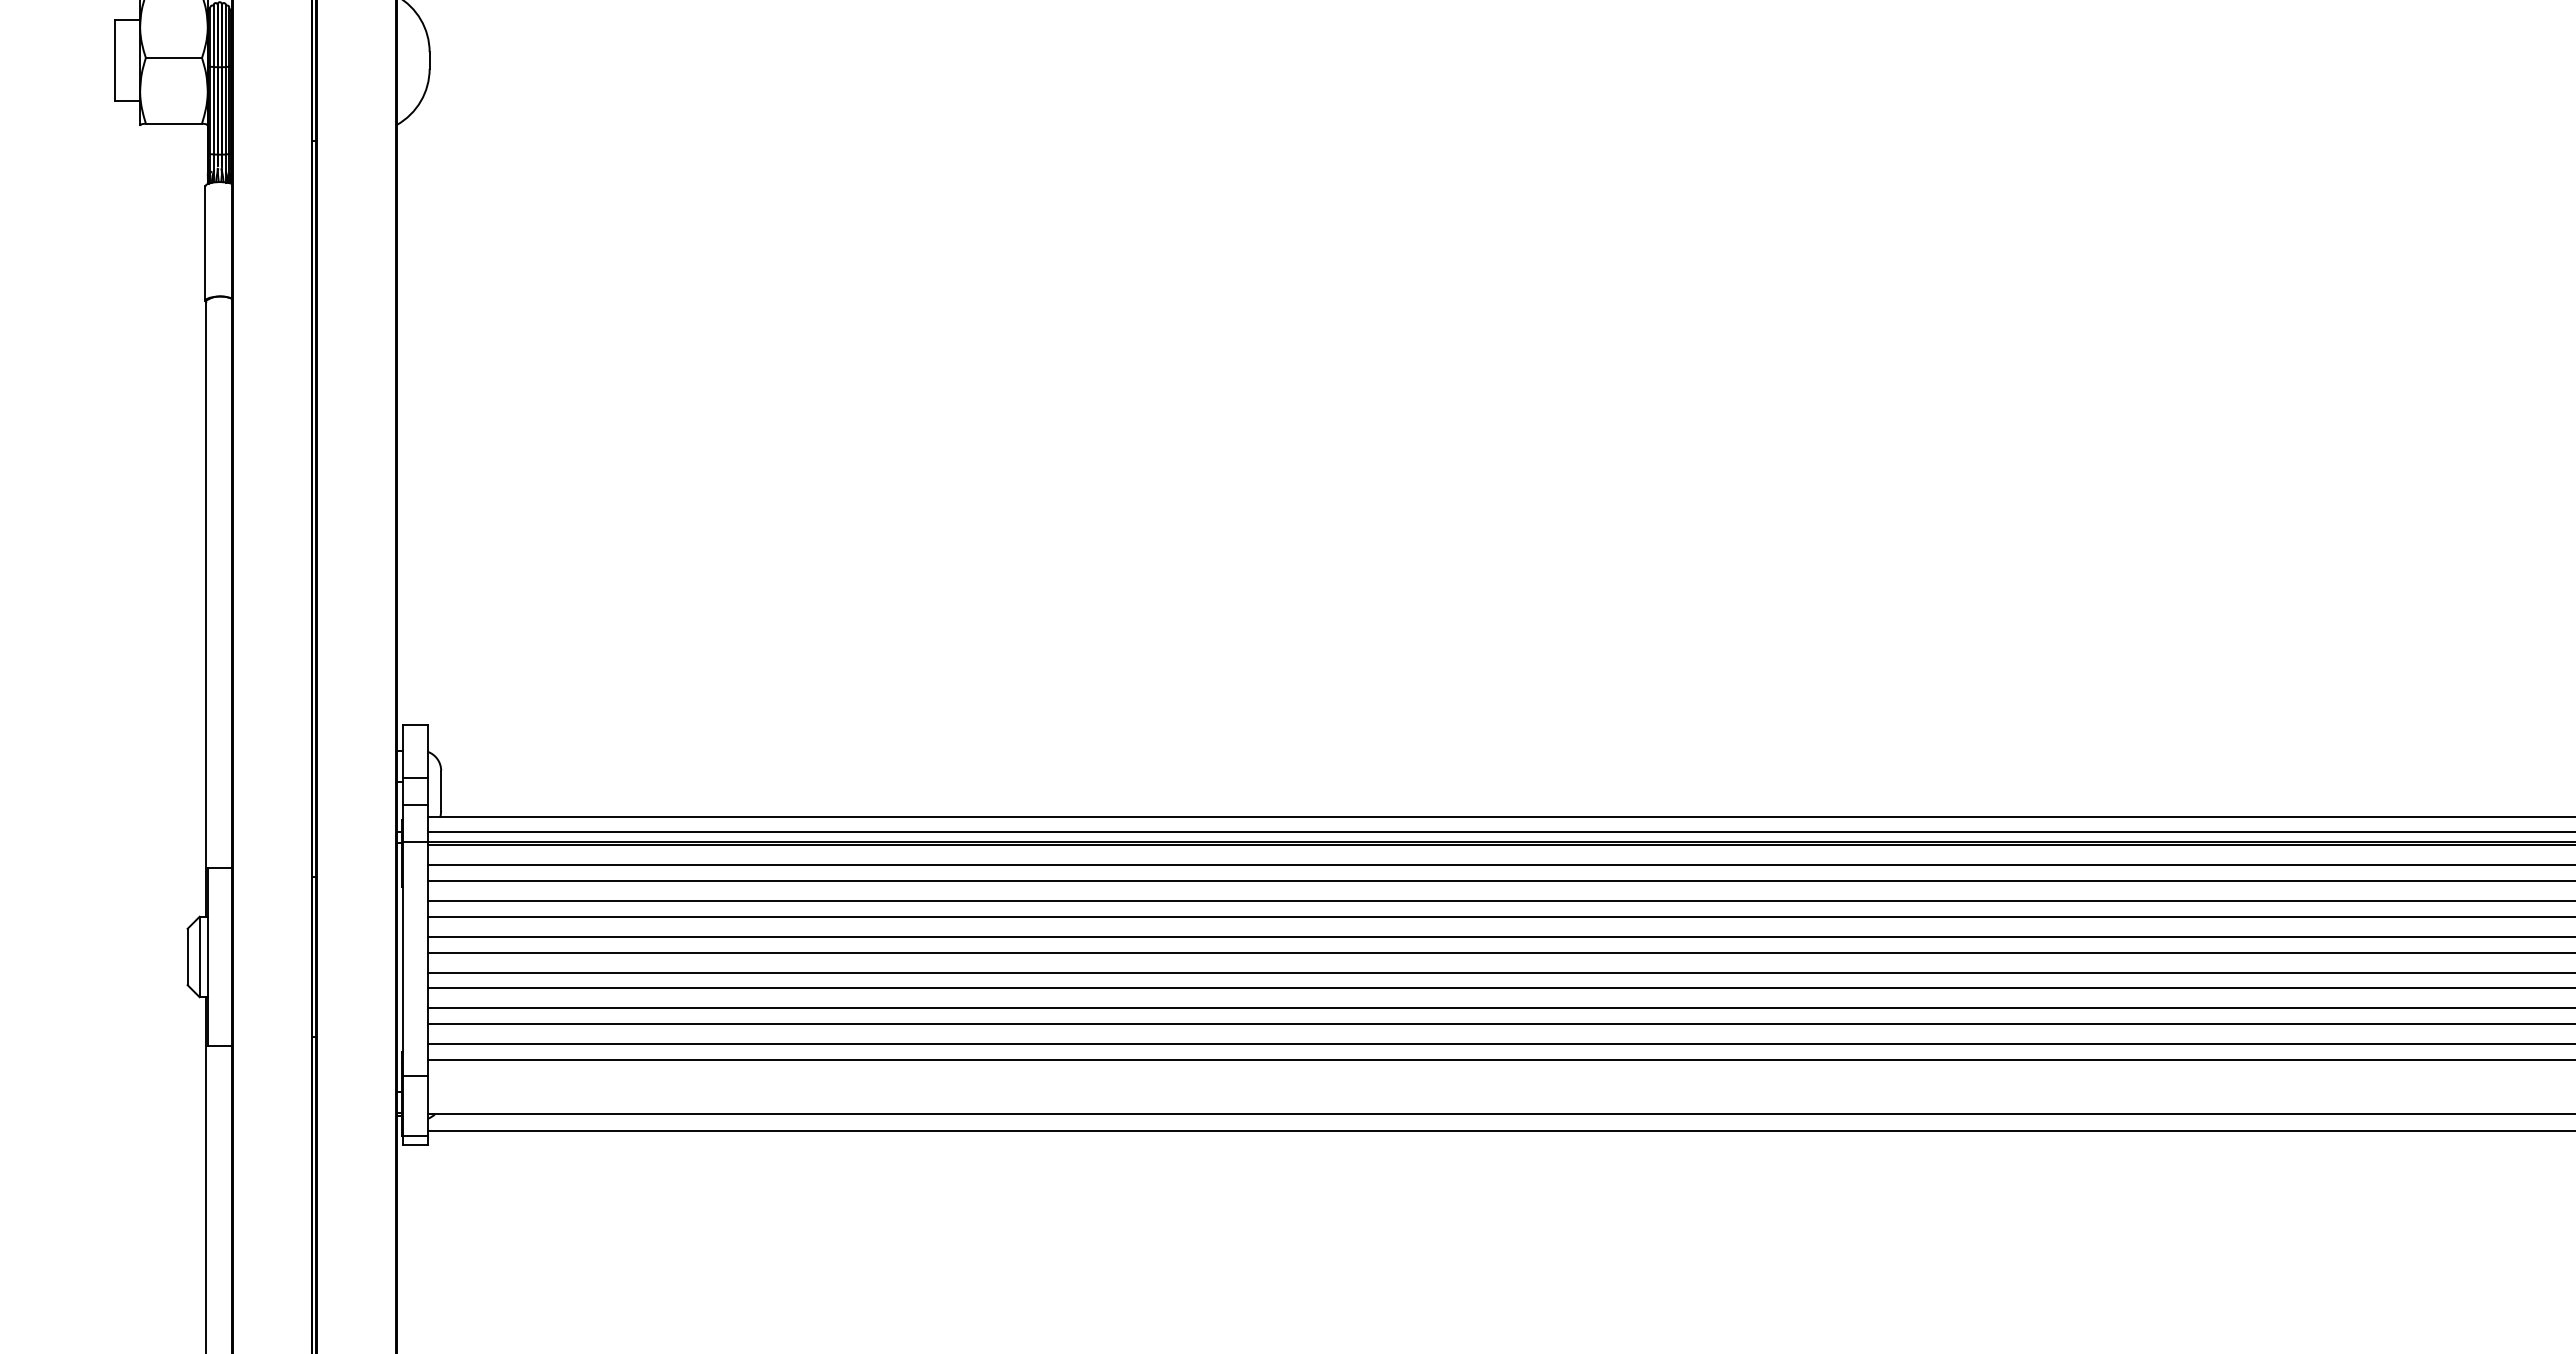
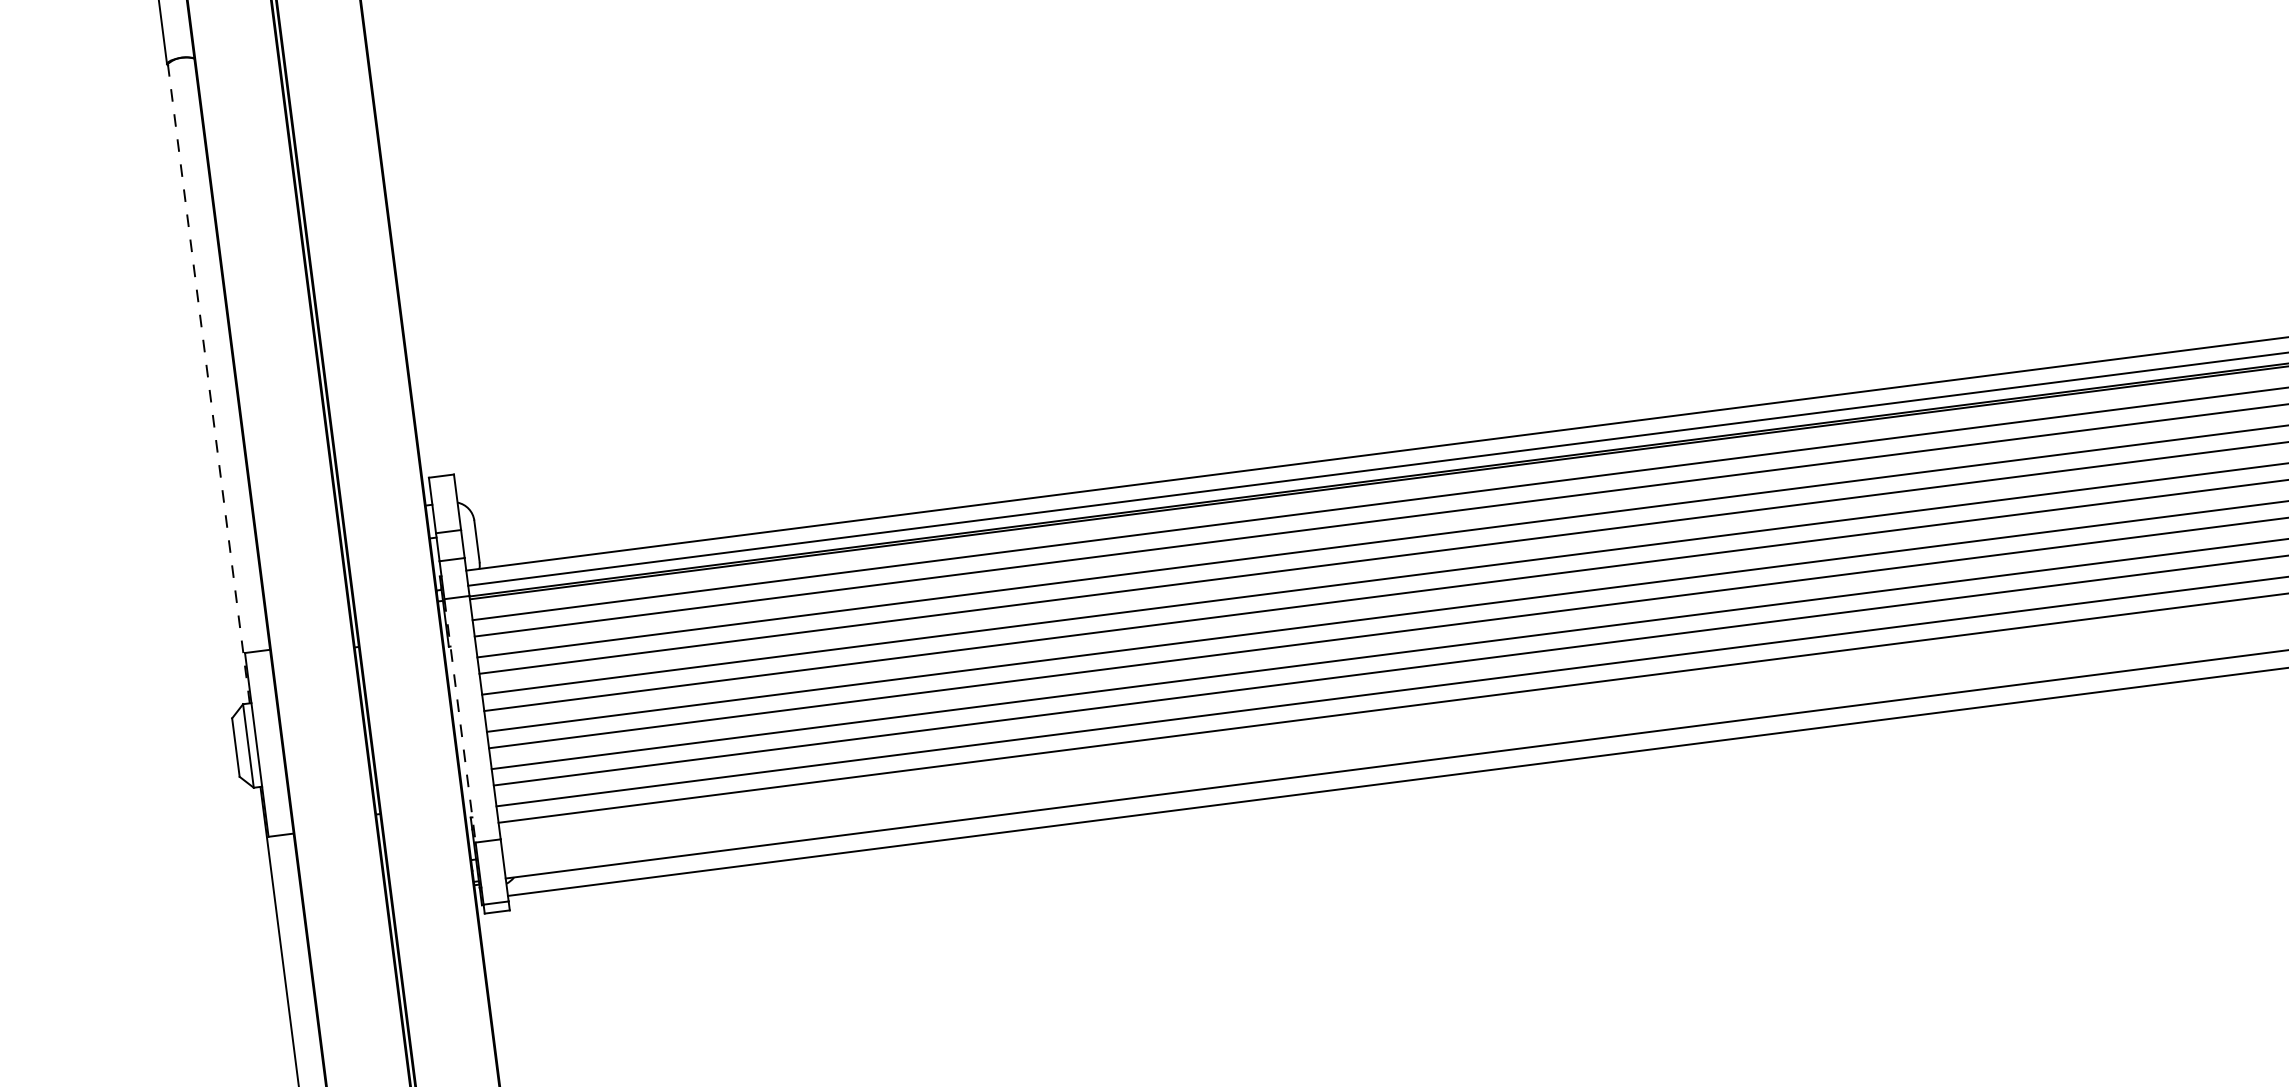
line: (206, 608) -> (209, 383), solid -> dashed
line: (403, 959) -> (460, 721), solid -> dashed

